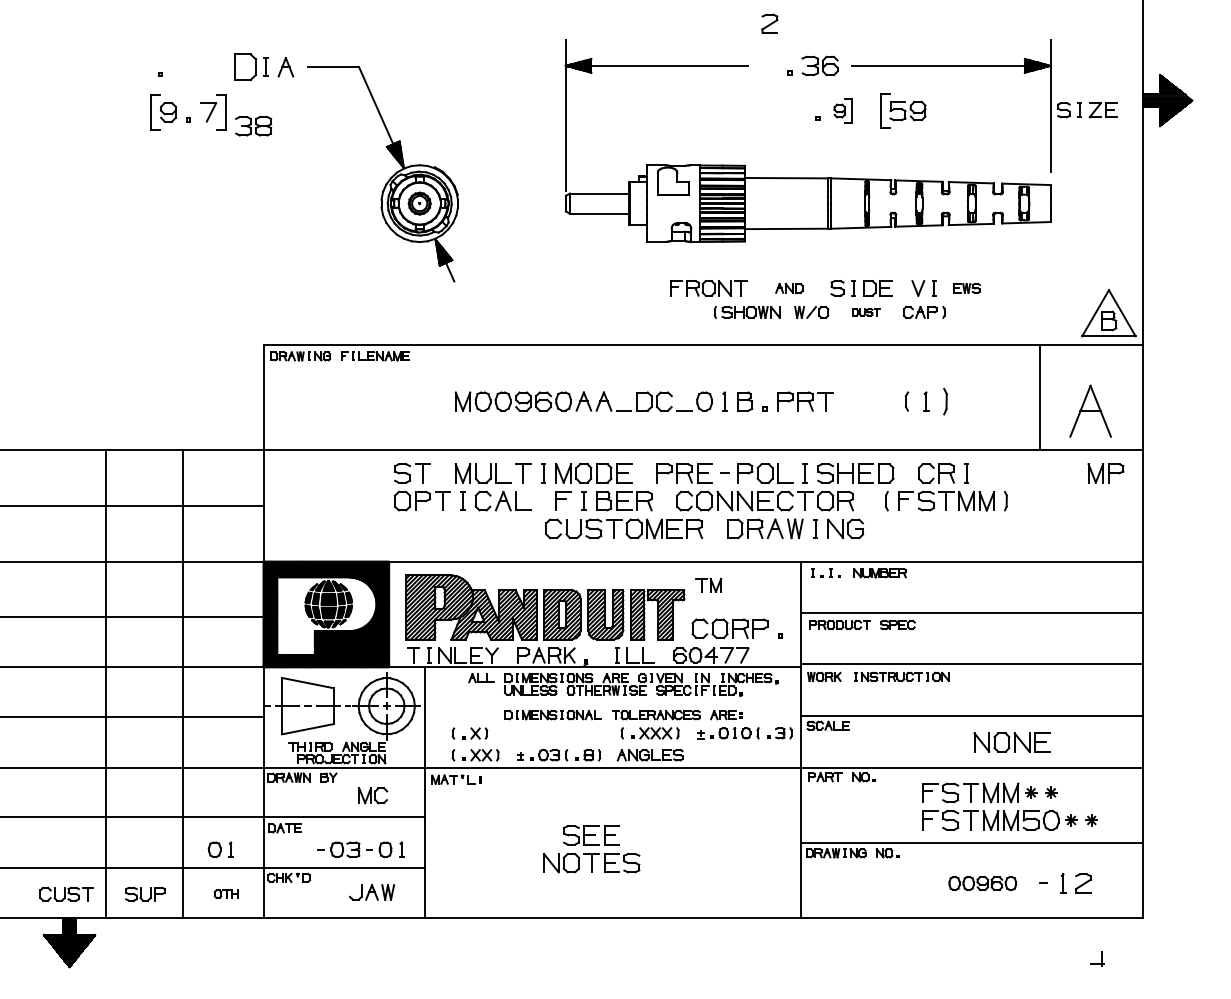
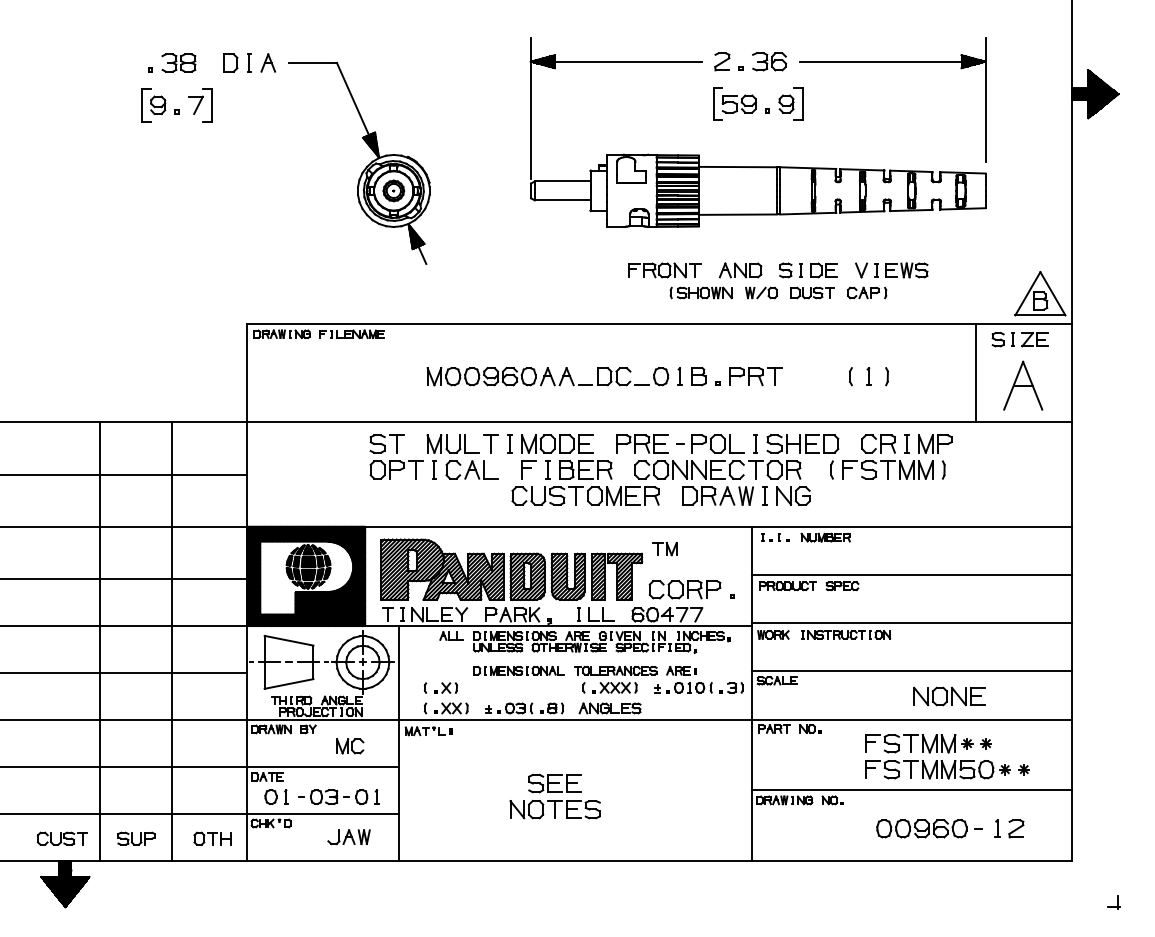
part: (769, 23) -> (721, 61), moved
part: (245, 67) -> (230, 63), size x0.71
part: (842, 110) -> (790, 103), size x1.43
part: (903, 110) -> (735, 103), moved
part: (1087, 110) -> (1020, 339), moved
part: (253, 126) -> (178, 63), moved
part: (789, 288) -> (740, 270), size x1.67
part: (966, 288) -> (906, 270), size x1.67
part: (866, 312) -> (812, 293), size x1.67
part: (945, 401) -> (887, 376), size x0.71
part: (1105, 473) -> (934, 444), moved
part: (220, 849) -> (276, 796), moved
part: (982, 883) -> (921, 828), size x1.43
part: (226, 893) -> (212, 838), size x1.67
part: (1097, 958) -> (1114, 901), moved

